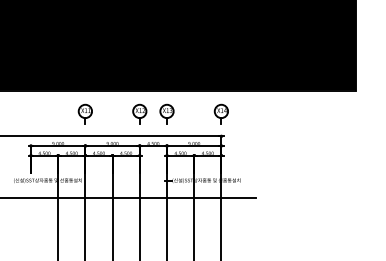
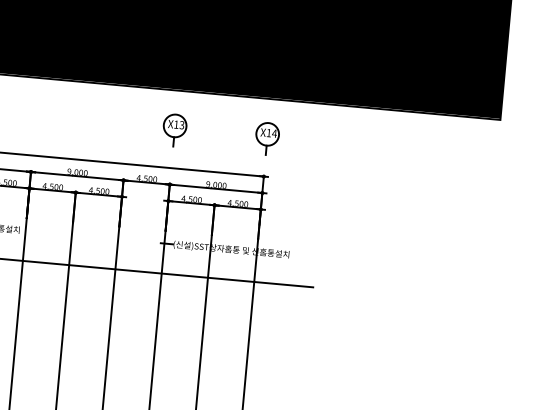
part: (84, 113) -> (34, 116), removed
part: (139, 113) -> (128, 125), removed

